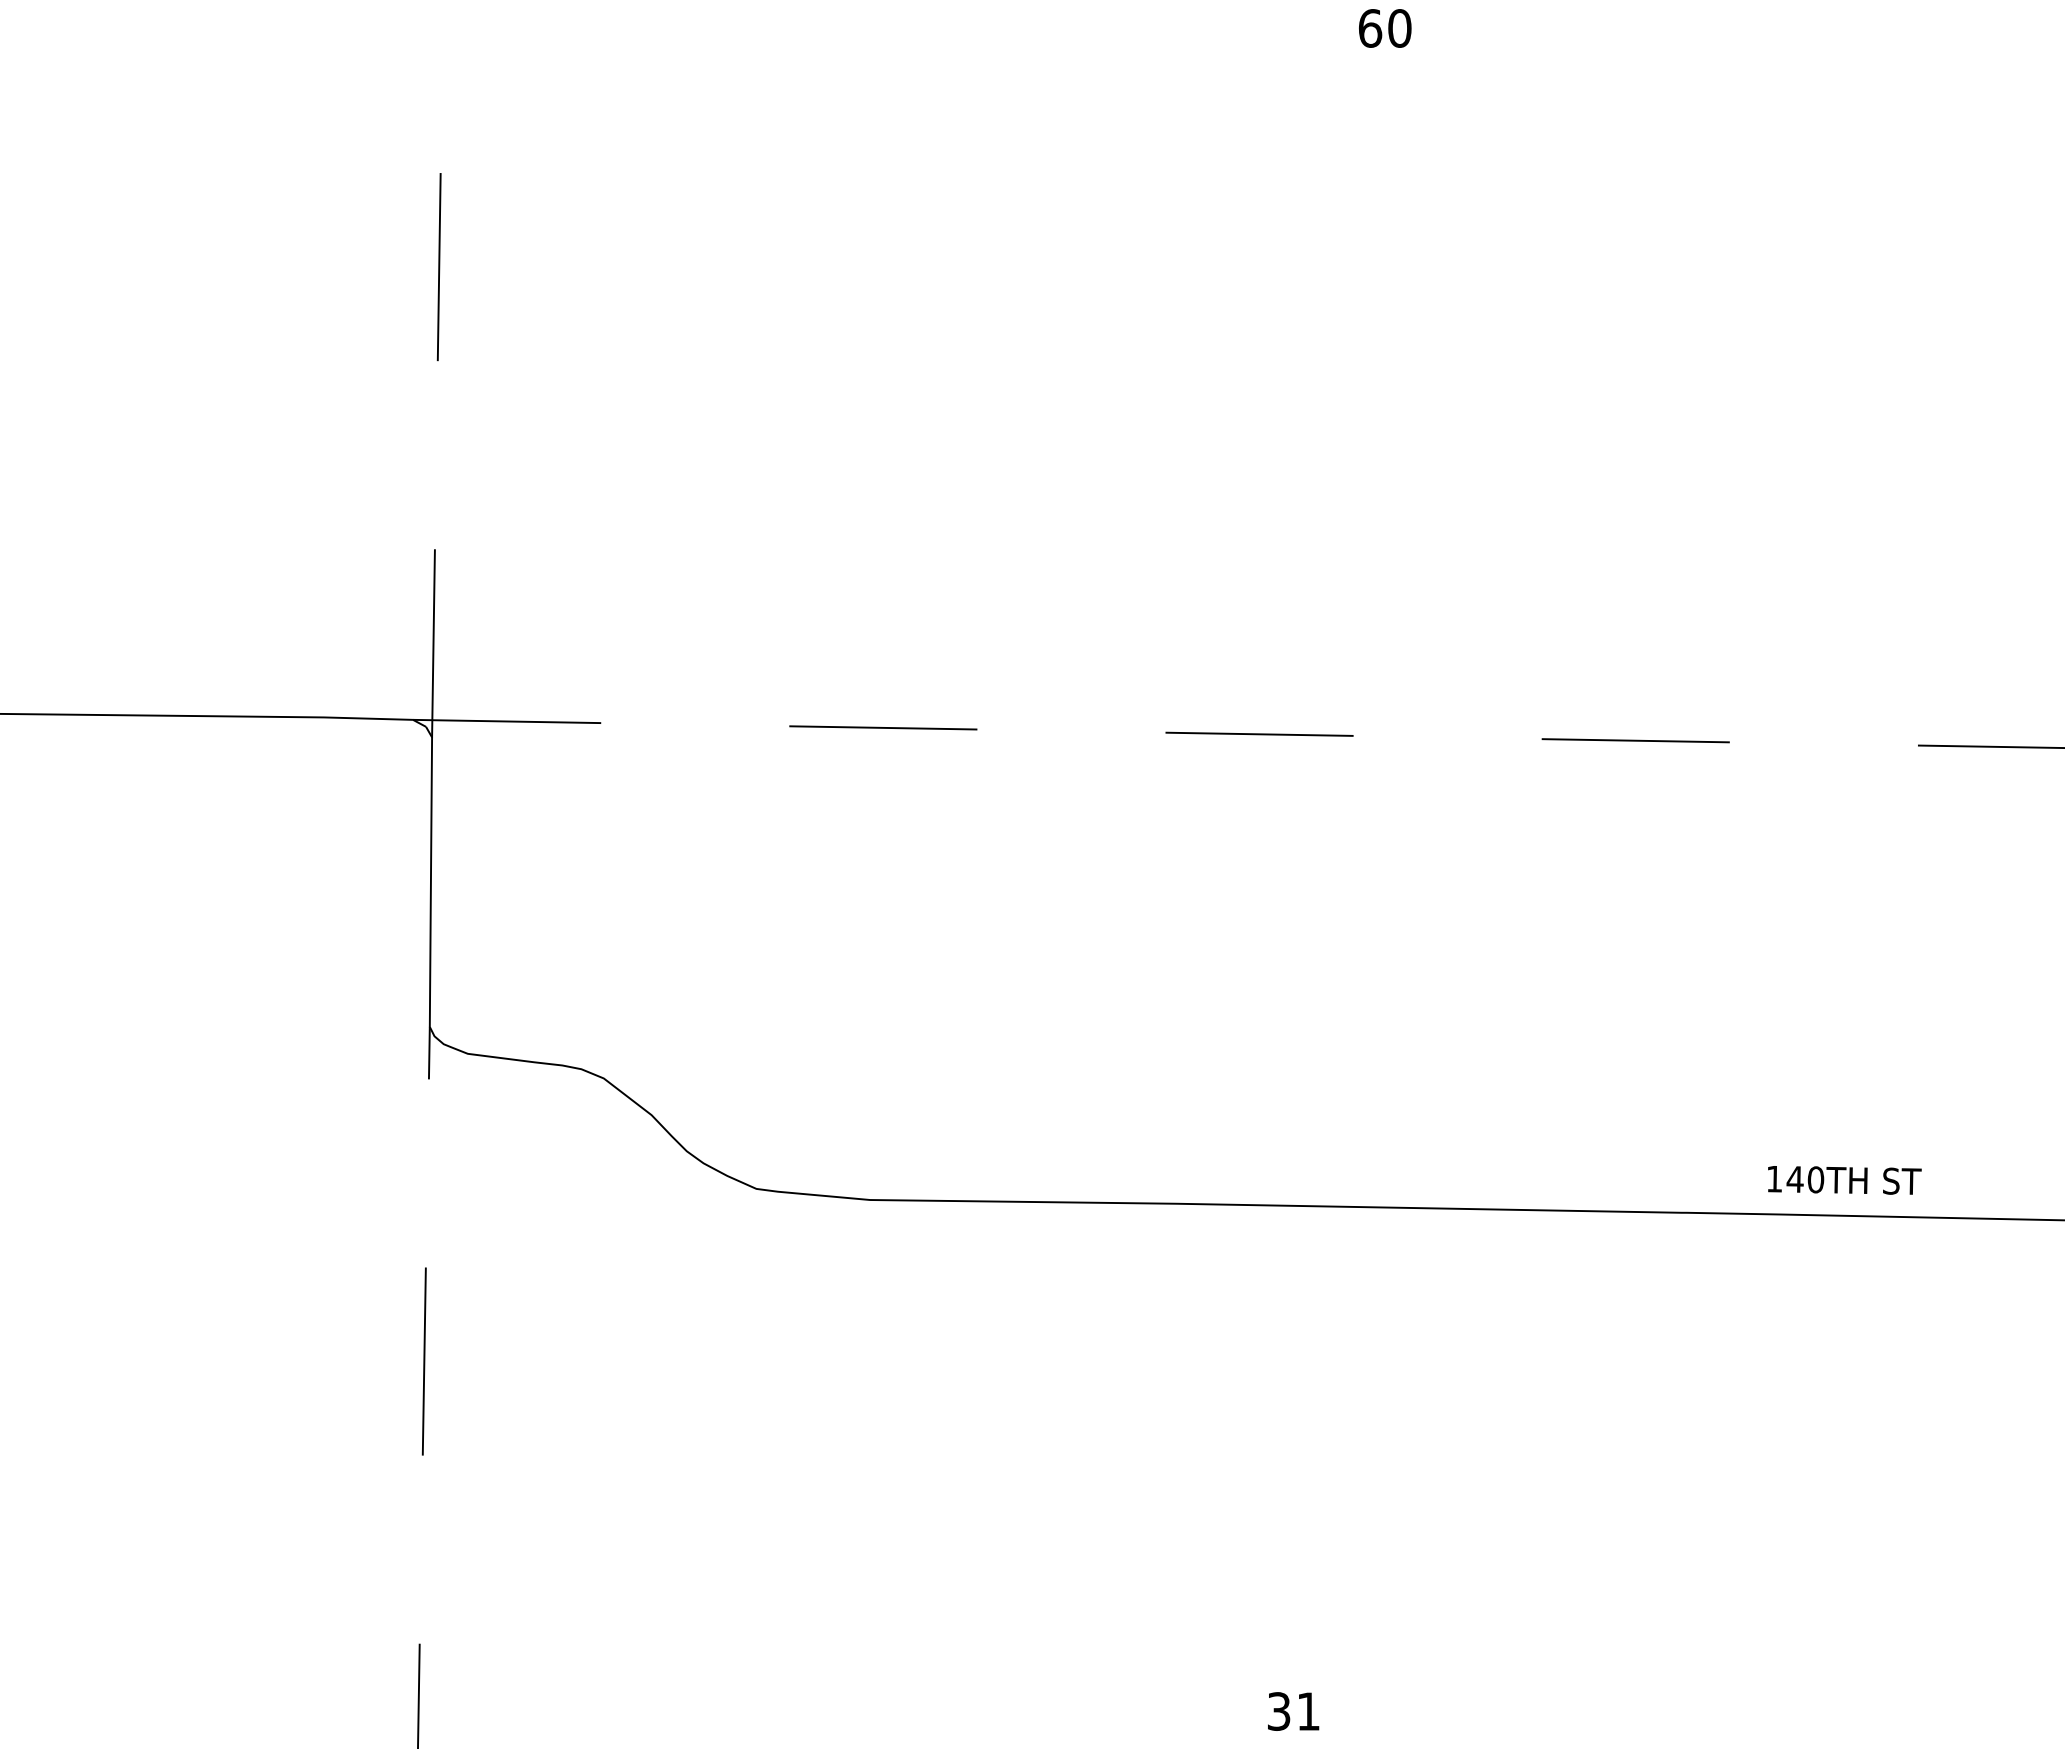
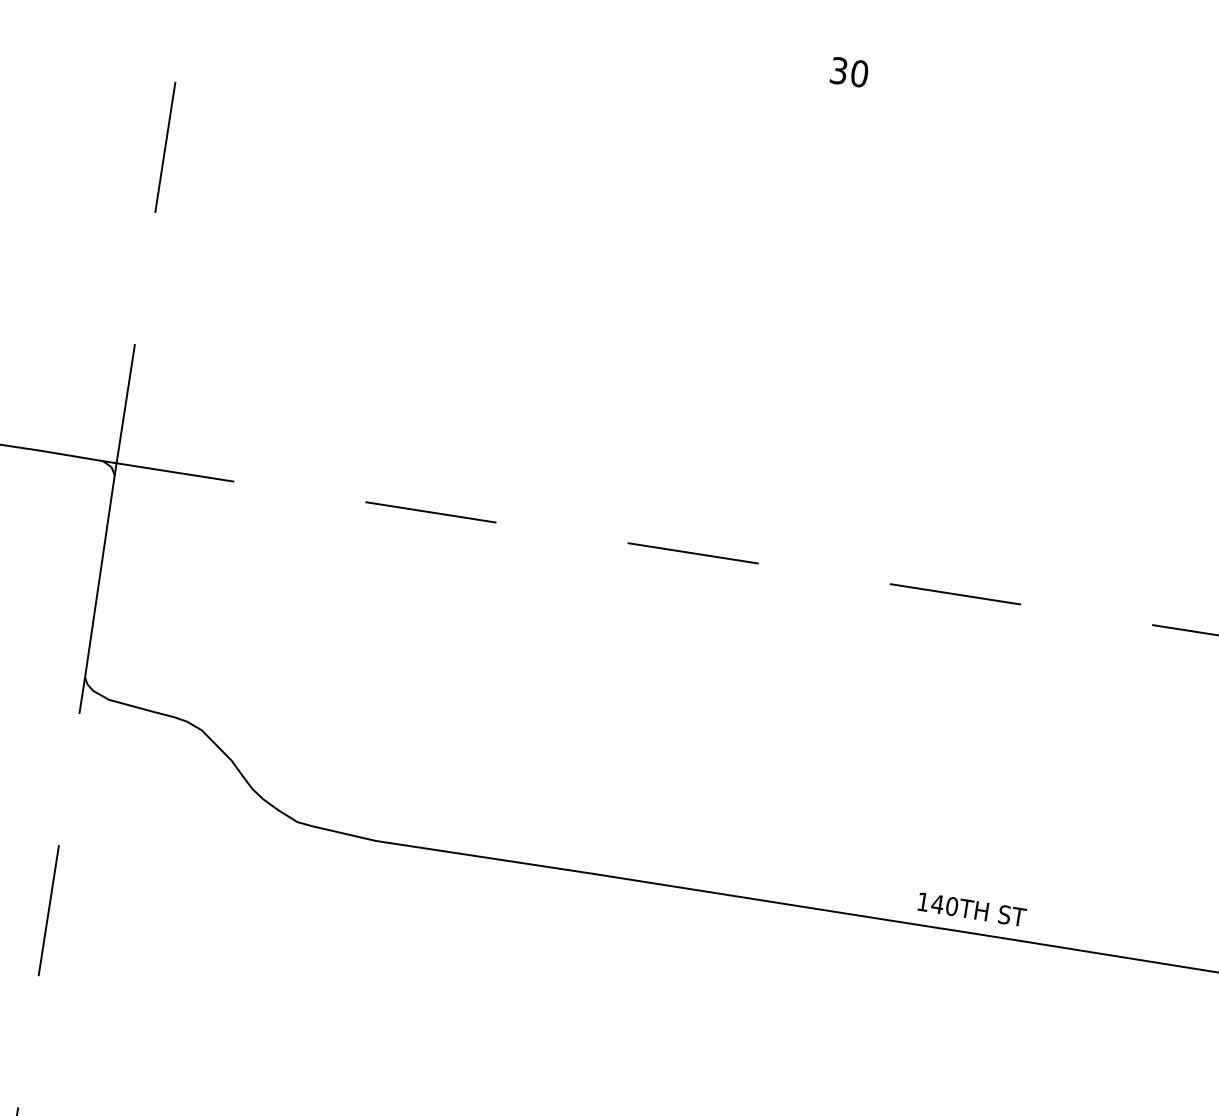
text: (1370, 28) -> (839, 70), 60 -> 30
text: (1844, 1180) -> (972, 909), moved

